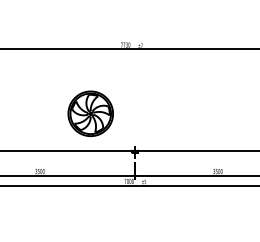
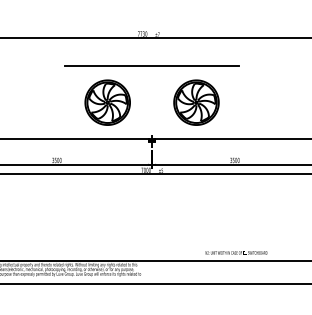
line: (134, 76) -> (151, 65), added
part: (179, 113) -> (196, 102), added

